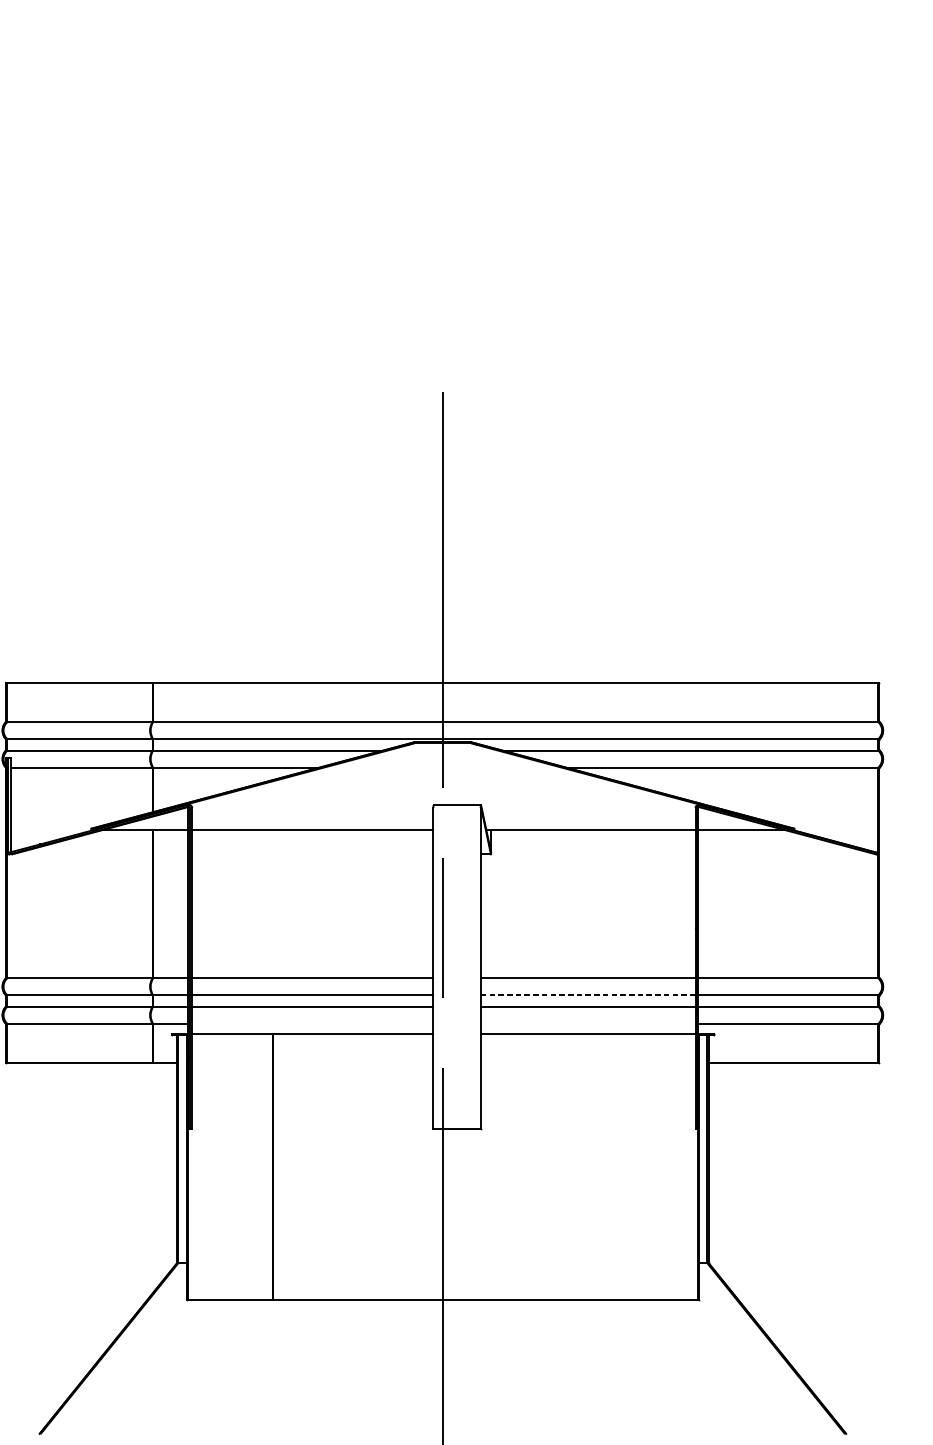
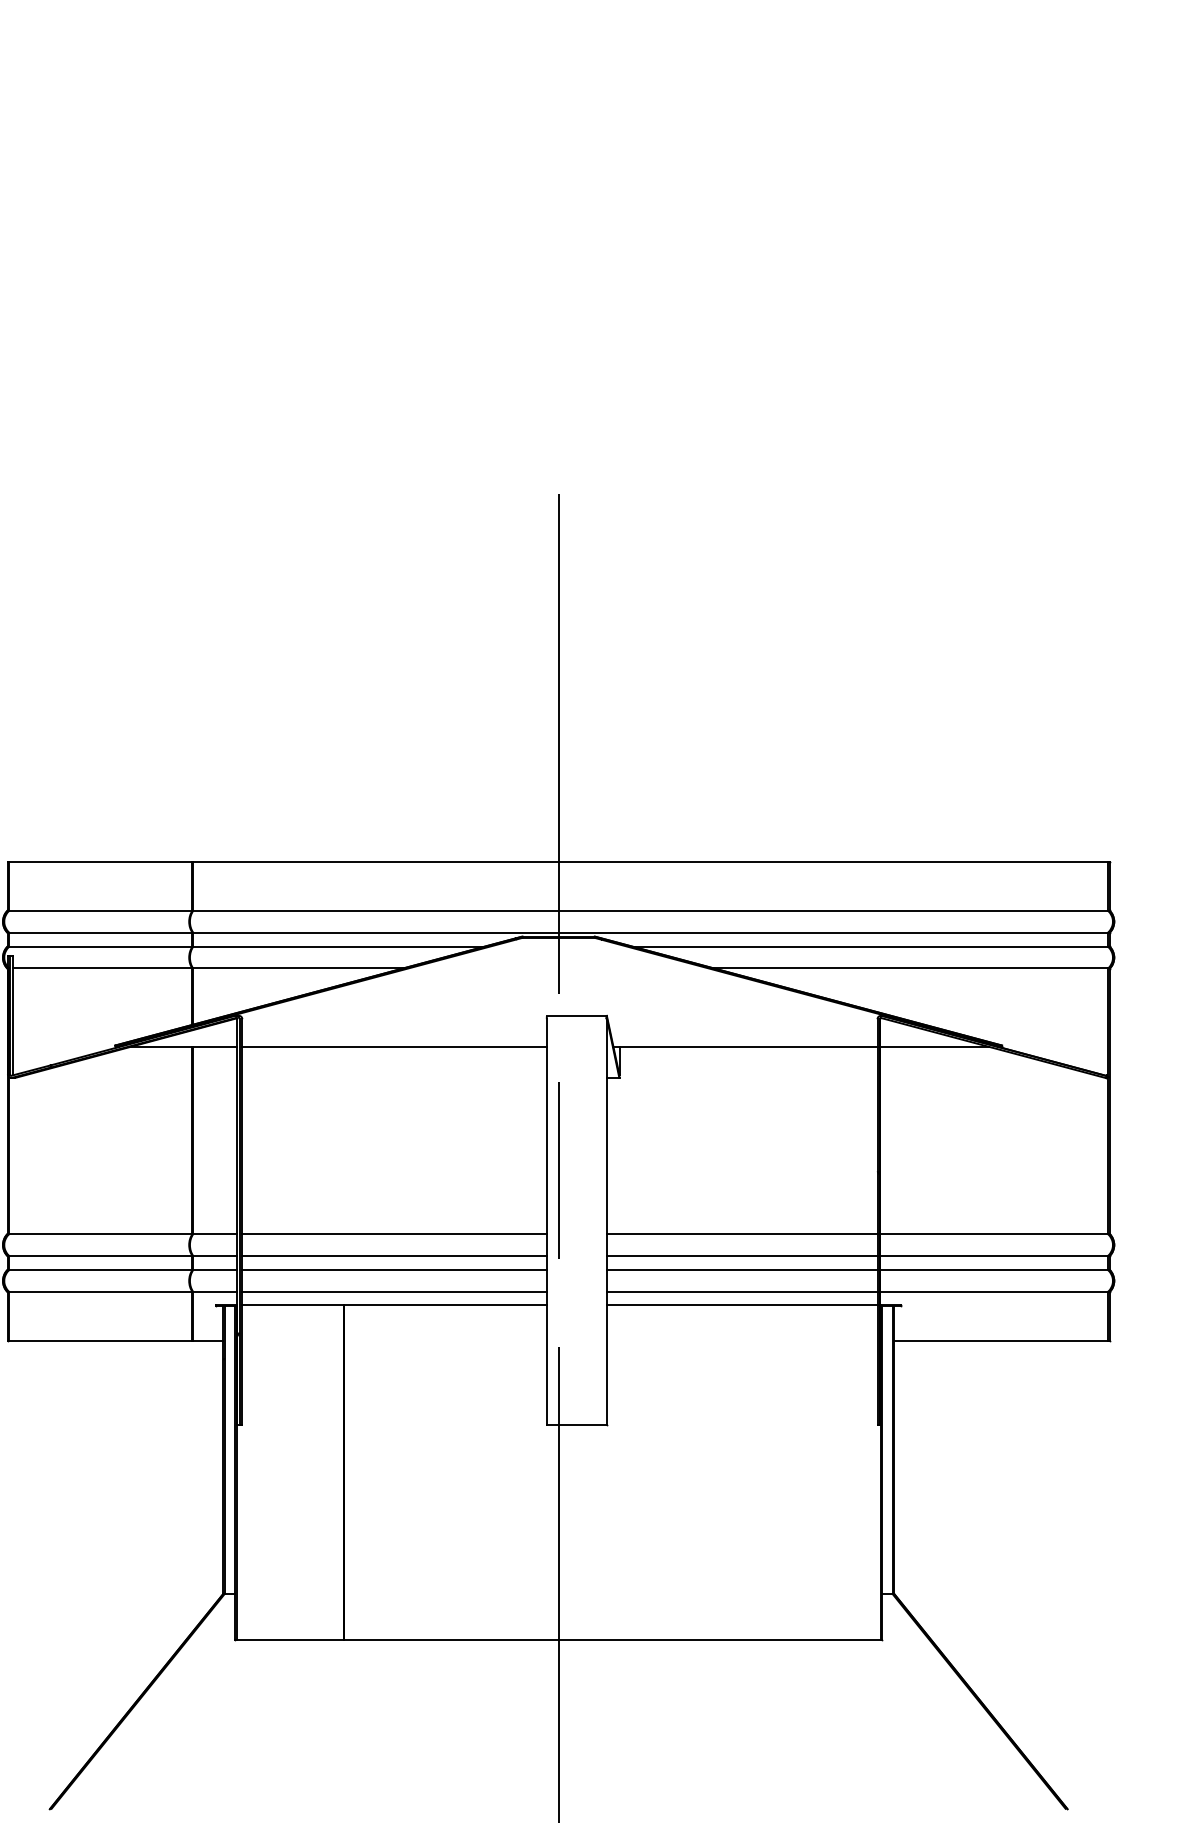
line: (588, 995) -> (742, 1255), dashed -> solid
line: (312, 1023) -> (394, 1291), added
line: (587, 1023) -> (741, 1291), added

